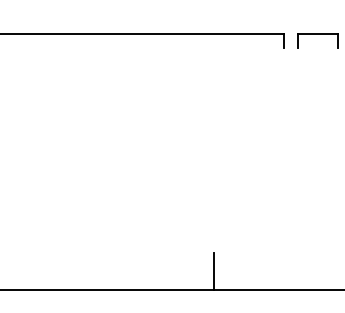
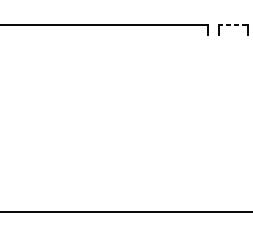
line: (317, 34) -> (232, 25), solid -> dashed
line: (213, 271) -> (156, 198), removed

